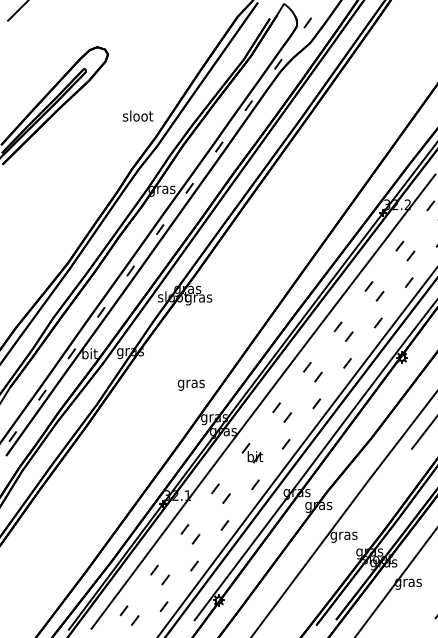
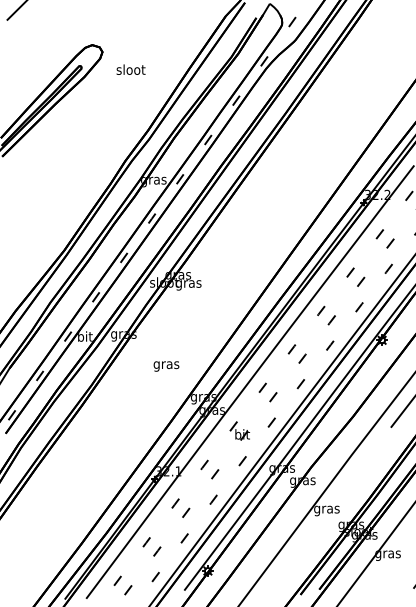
text: (138, 115) -> (131, 69), moved
text: (190, 384) -> (165, 365), moved

